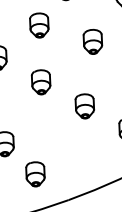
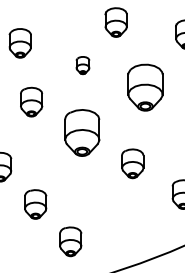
part: (38, 25) -> (82, 65), size x0.6
part: (92, 41) -> (145, 87), size x1.6
part: (40, 81) -> (81, 132), size x1.6

